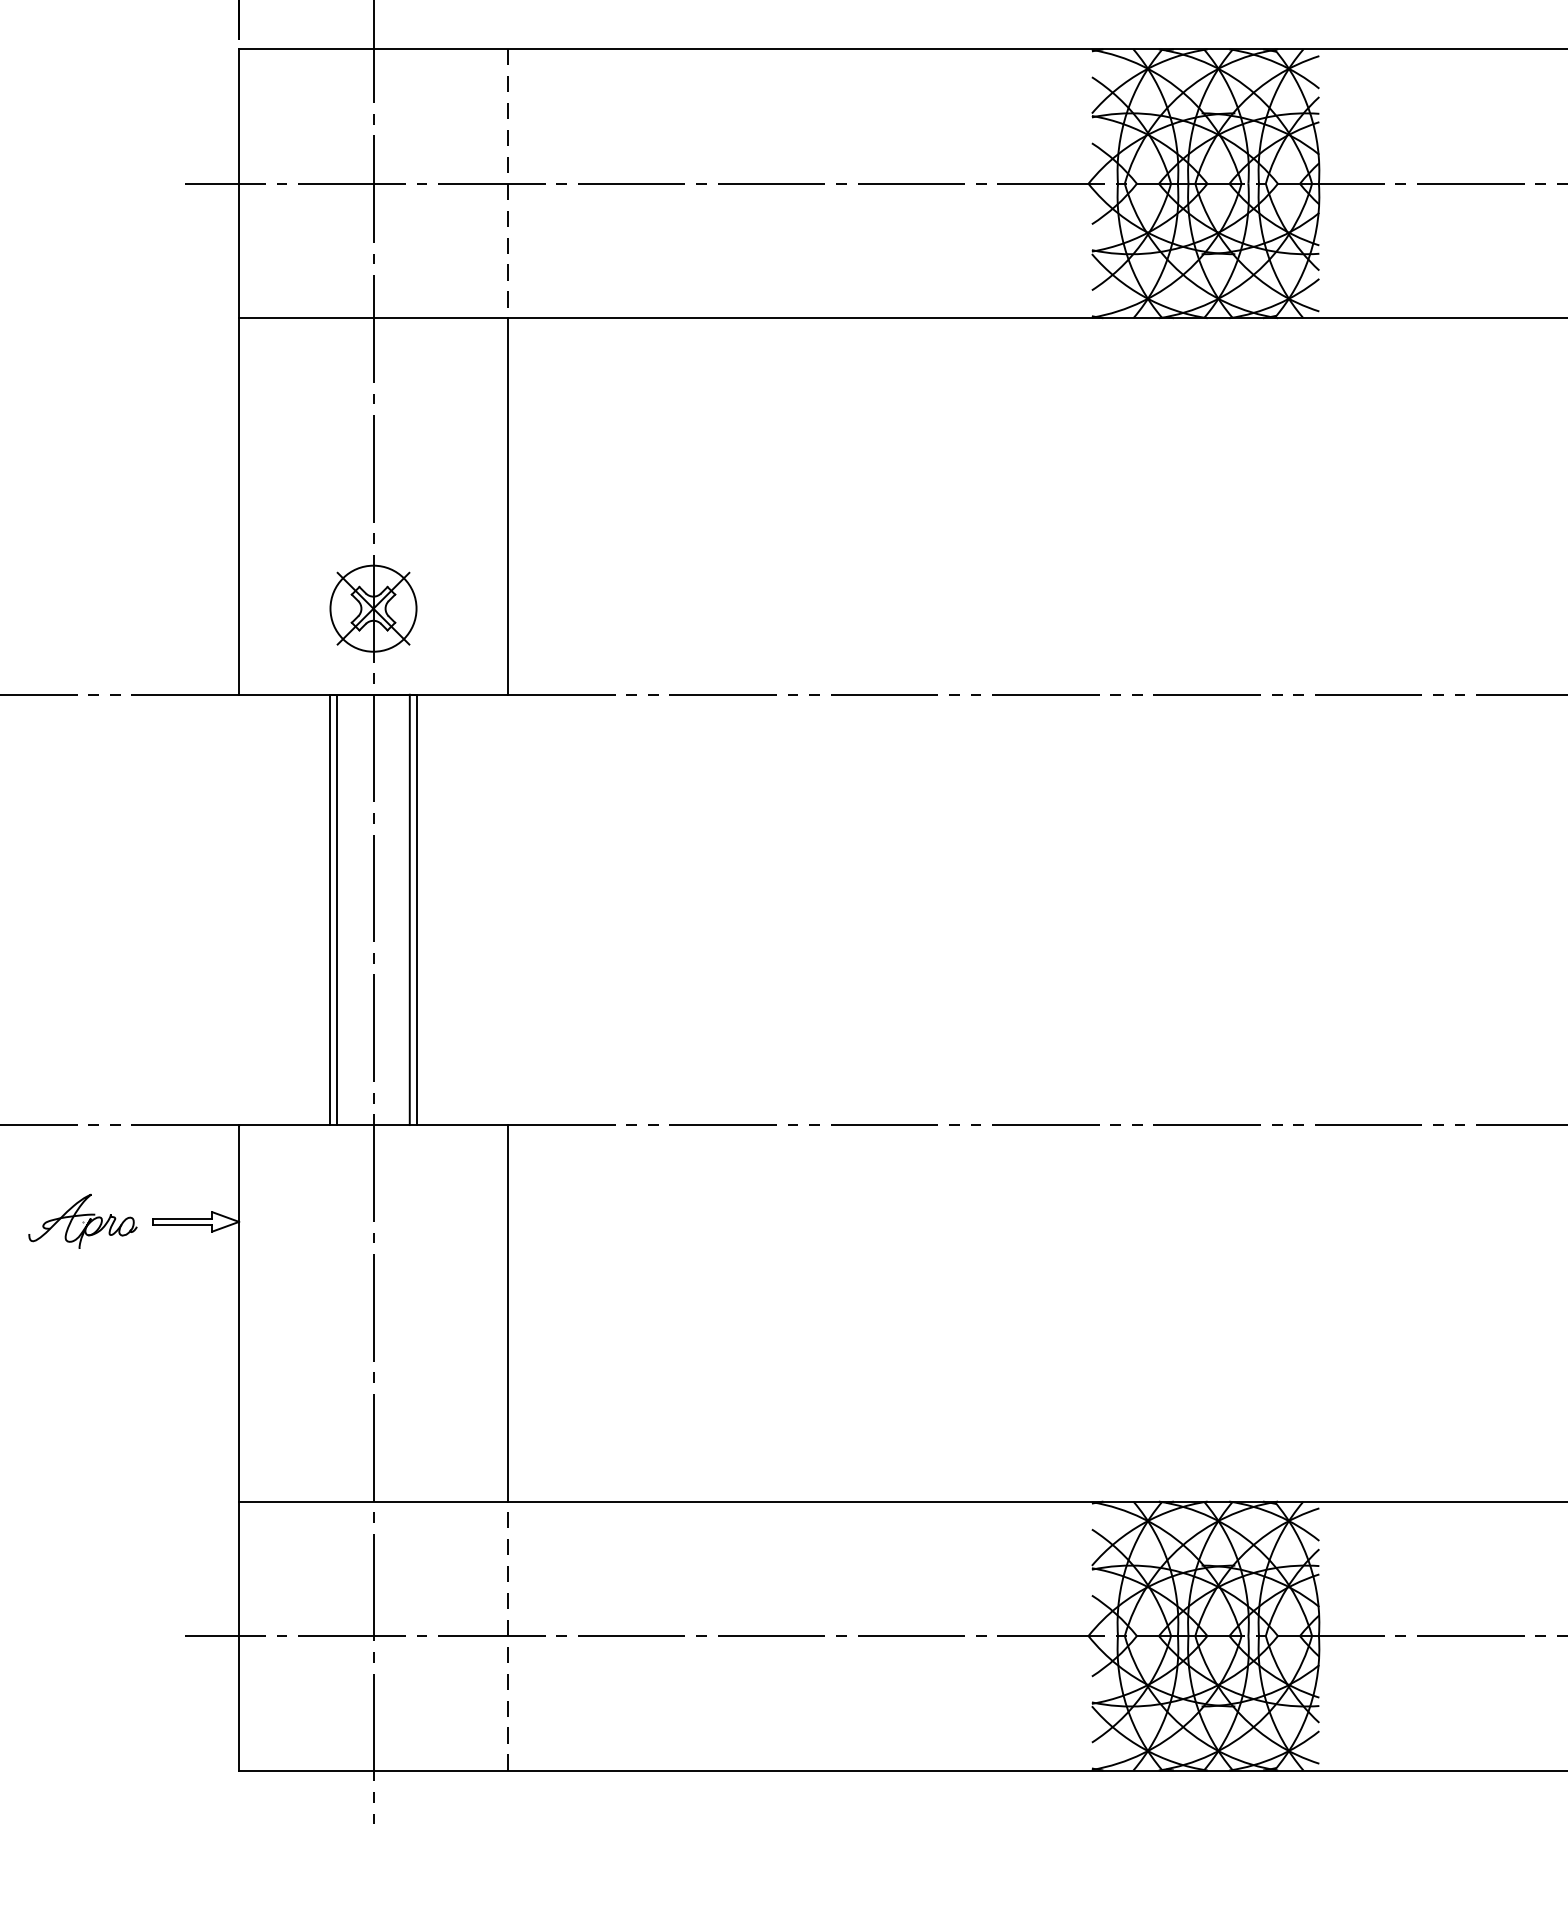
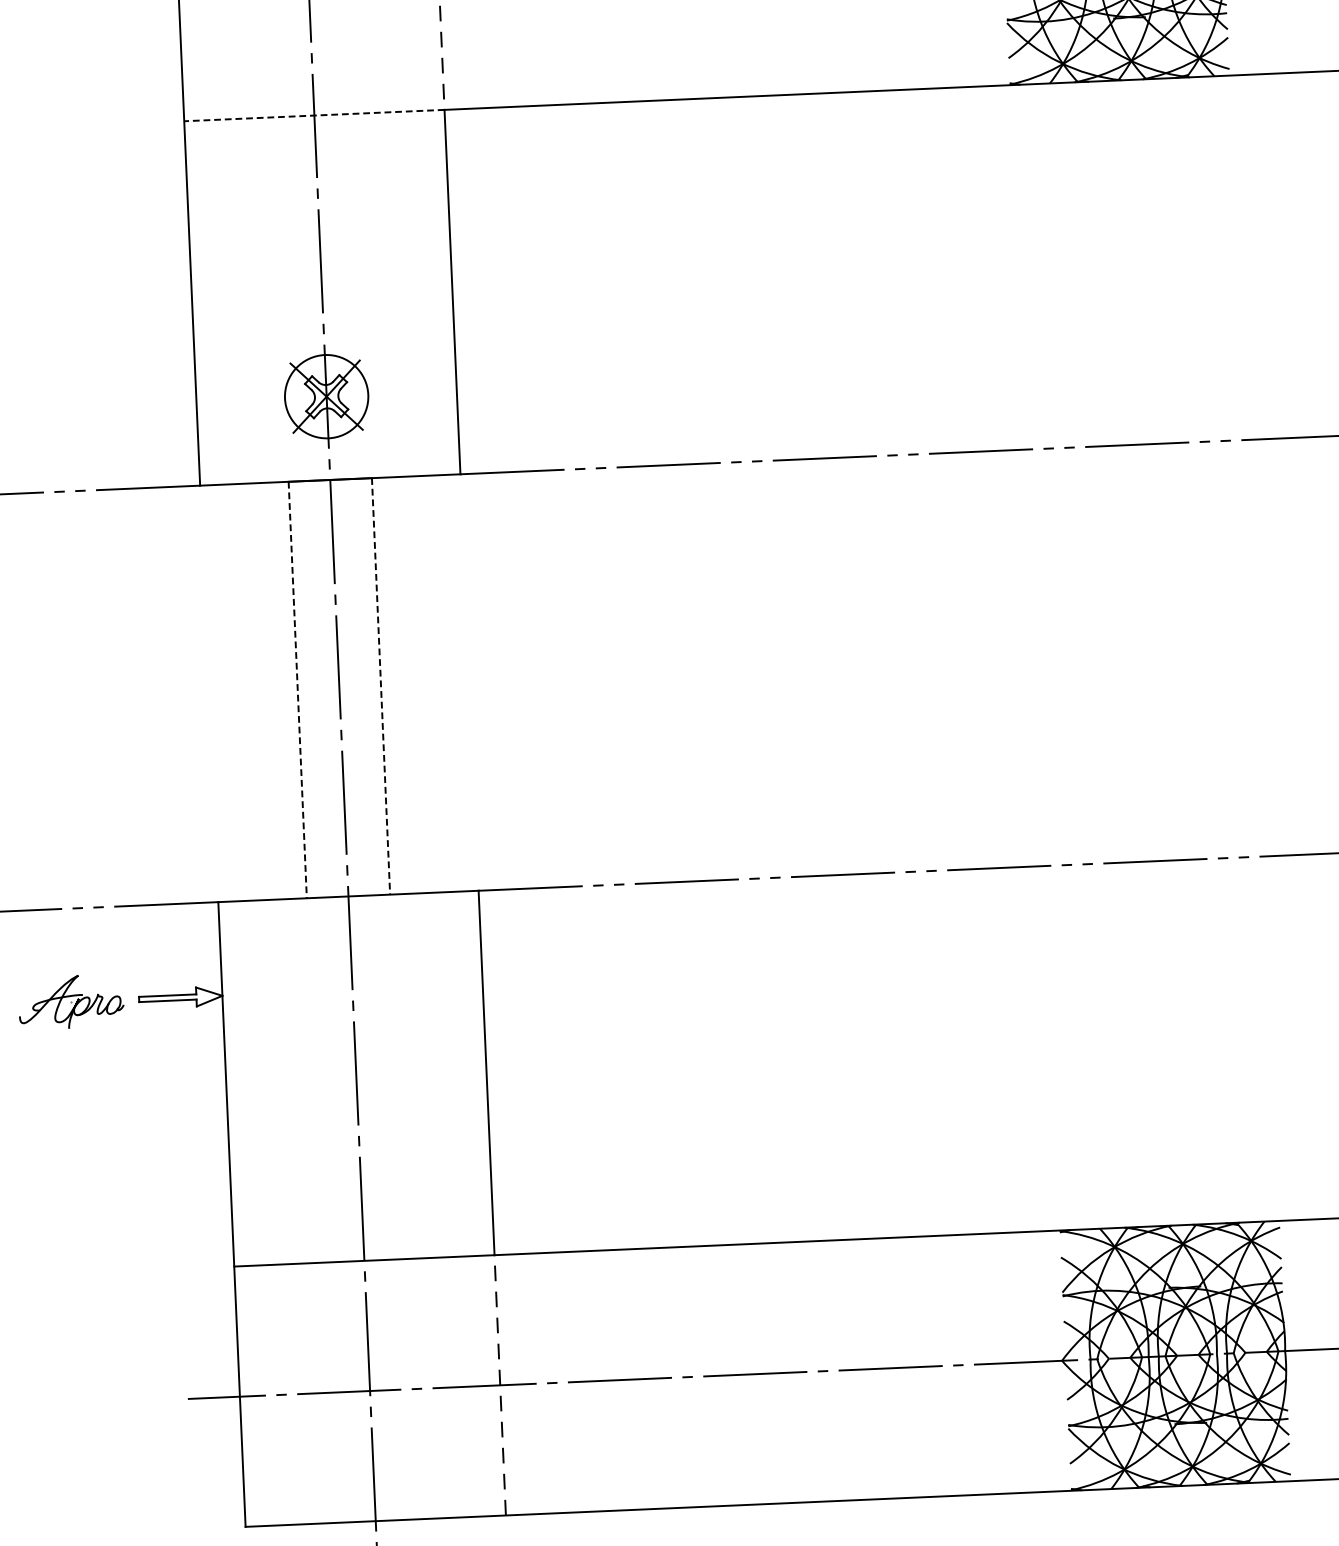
line: (373, 318) -> (314, 115), solid -> dashed
line: (337, 909) -> (304, 689), removed
line: (409, 909) -> (374, 686), removed
line: (330, 910) -> (297, 690), solid -> dashed
line: (416, 910) -> (381, 686), solid -> dashed

